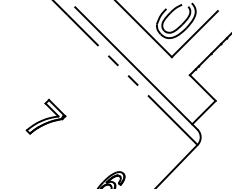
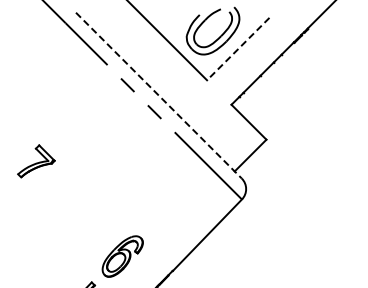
line: (194, 34) -> (237, 49), solid -> dashed
line: (136, 68) -> (159, 95), solid -> dashed
part: (46, 116) -> (36, 161), size x0.7

